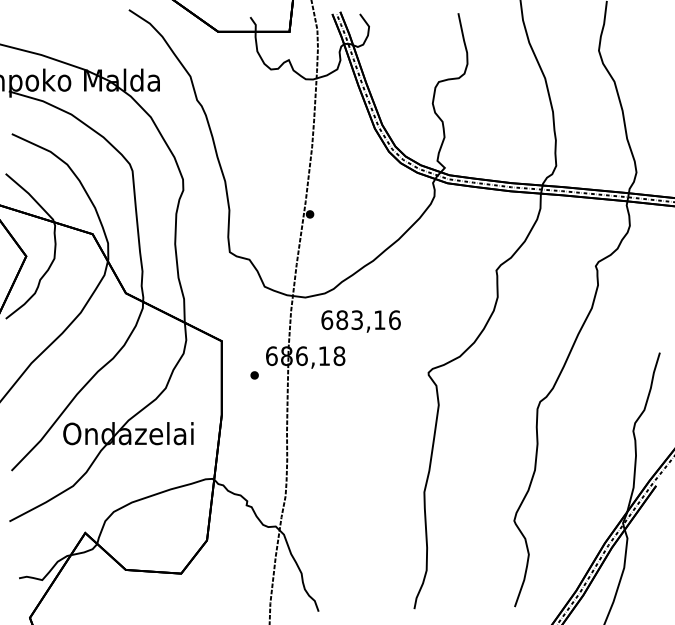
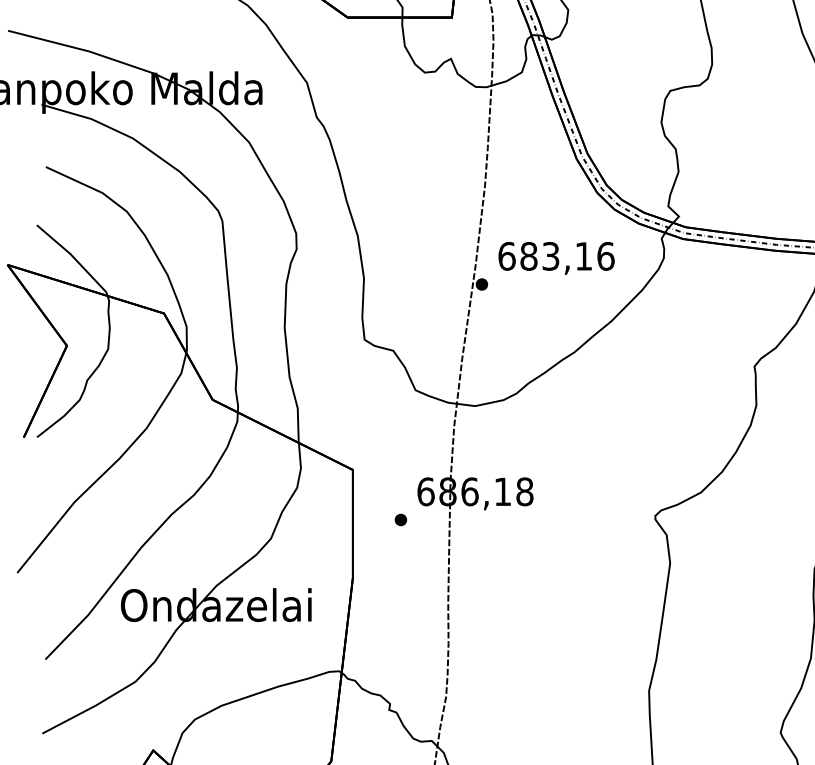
text: (360, 321) -> (555, 258), moved

